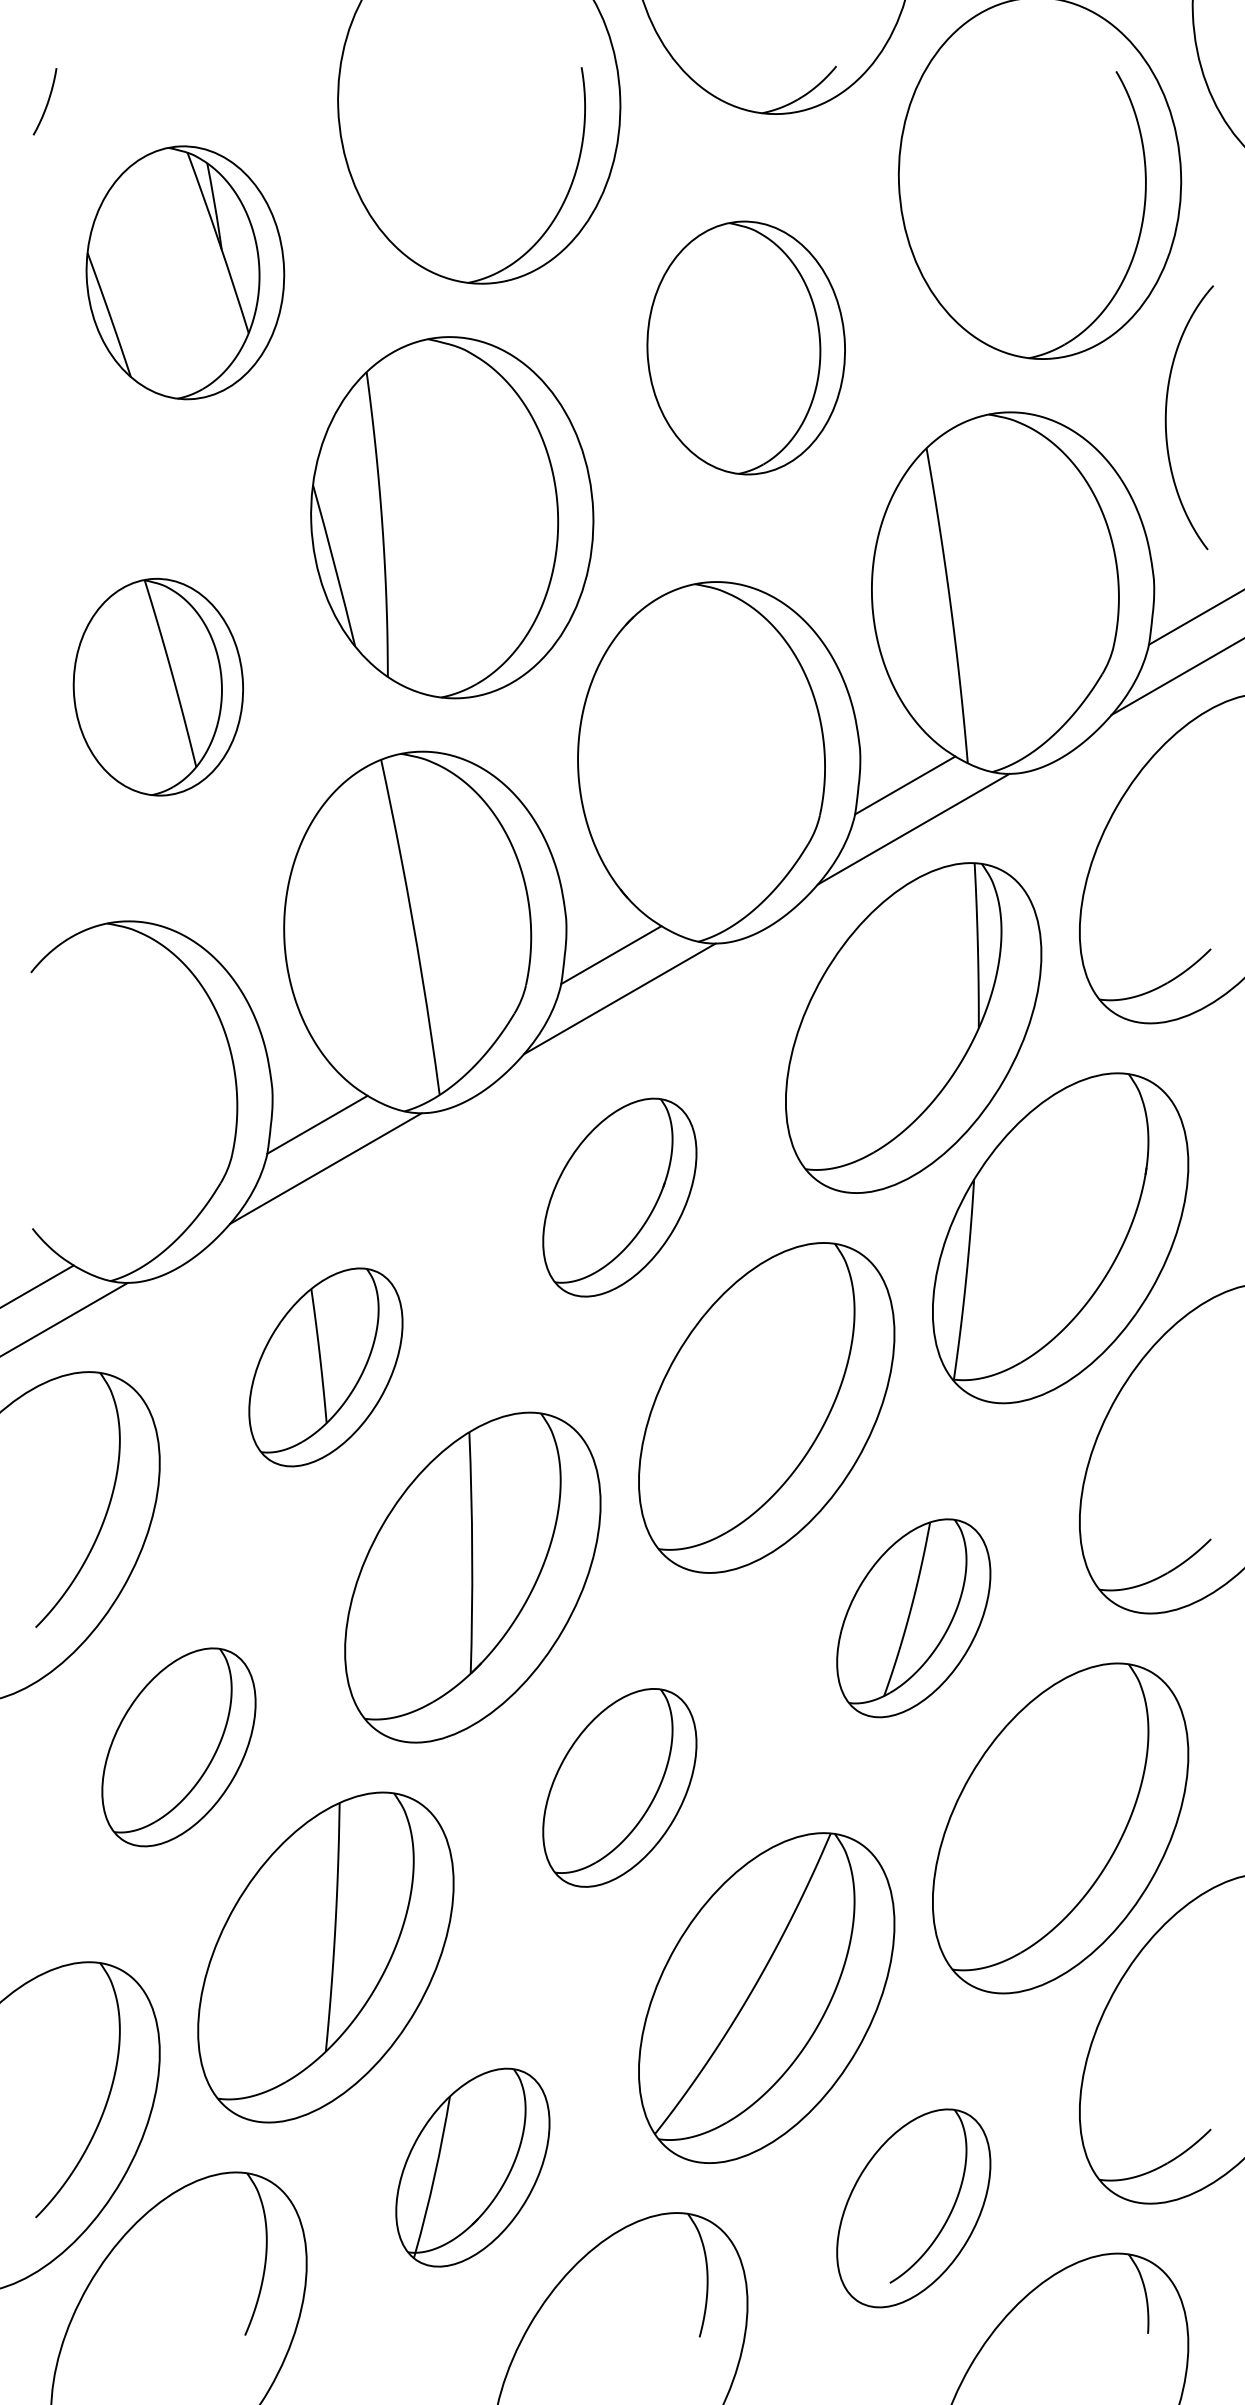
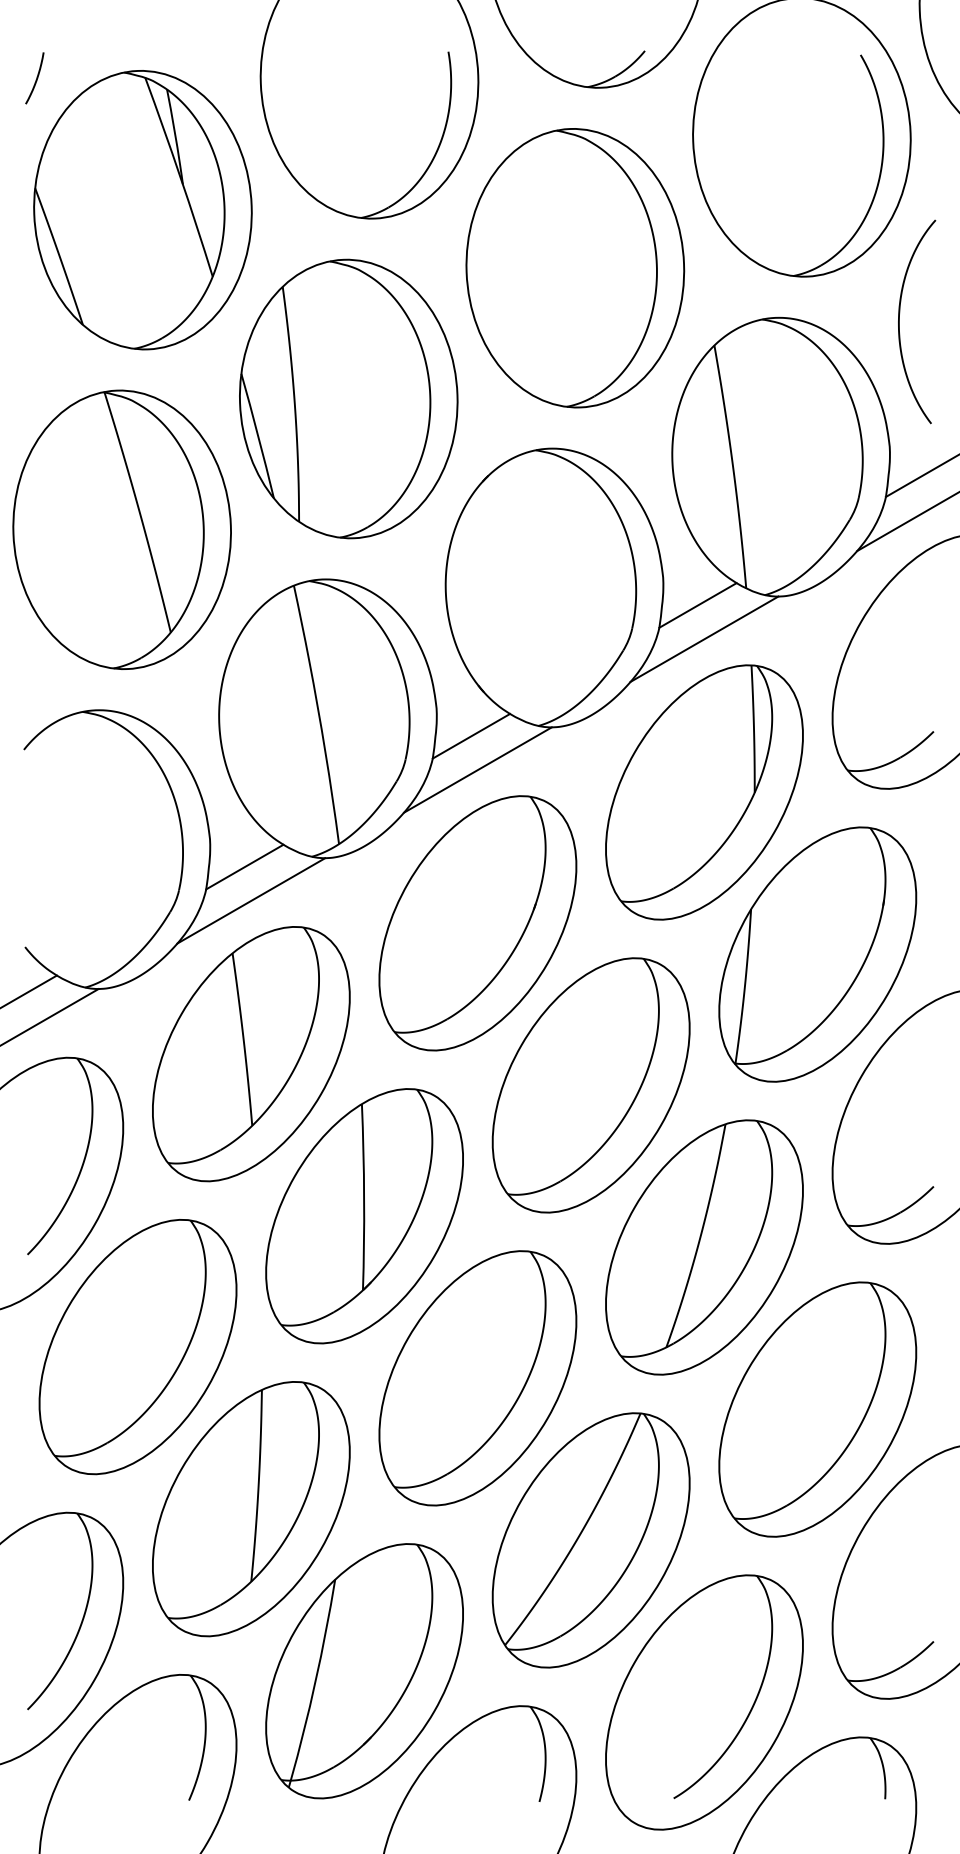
part: (185, 272) -> (143, 209), size x1.43
part: (746, 347) -> (575, 267), size x1.43
part: (158, 686) -> (122, 529), size x1.67
part: (619, 1197) -> (477, 923), size x1.67
part: (325, 1367) -> (251, 1054), size x1.67
part: (913, 1618) -> (704, 1247), size x1.67
part: (178, 1747) -> (137, 1347), size x1.67
part: (619, 1787) -> (477, 1378), size x1.67
part: (472, 2167) -> (364, 1671), size x1.67
part: (913, 2208) -> (704, 1702), size x1.67

